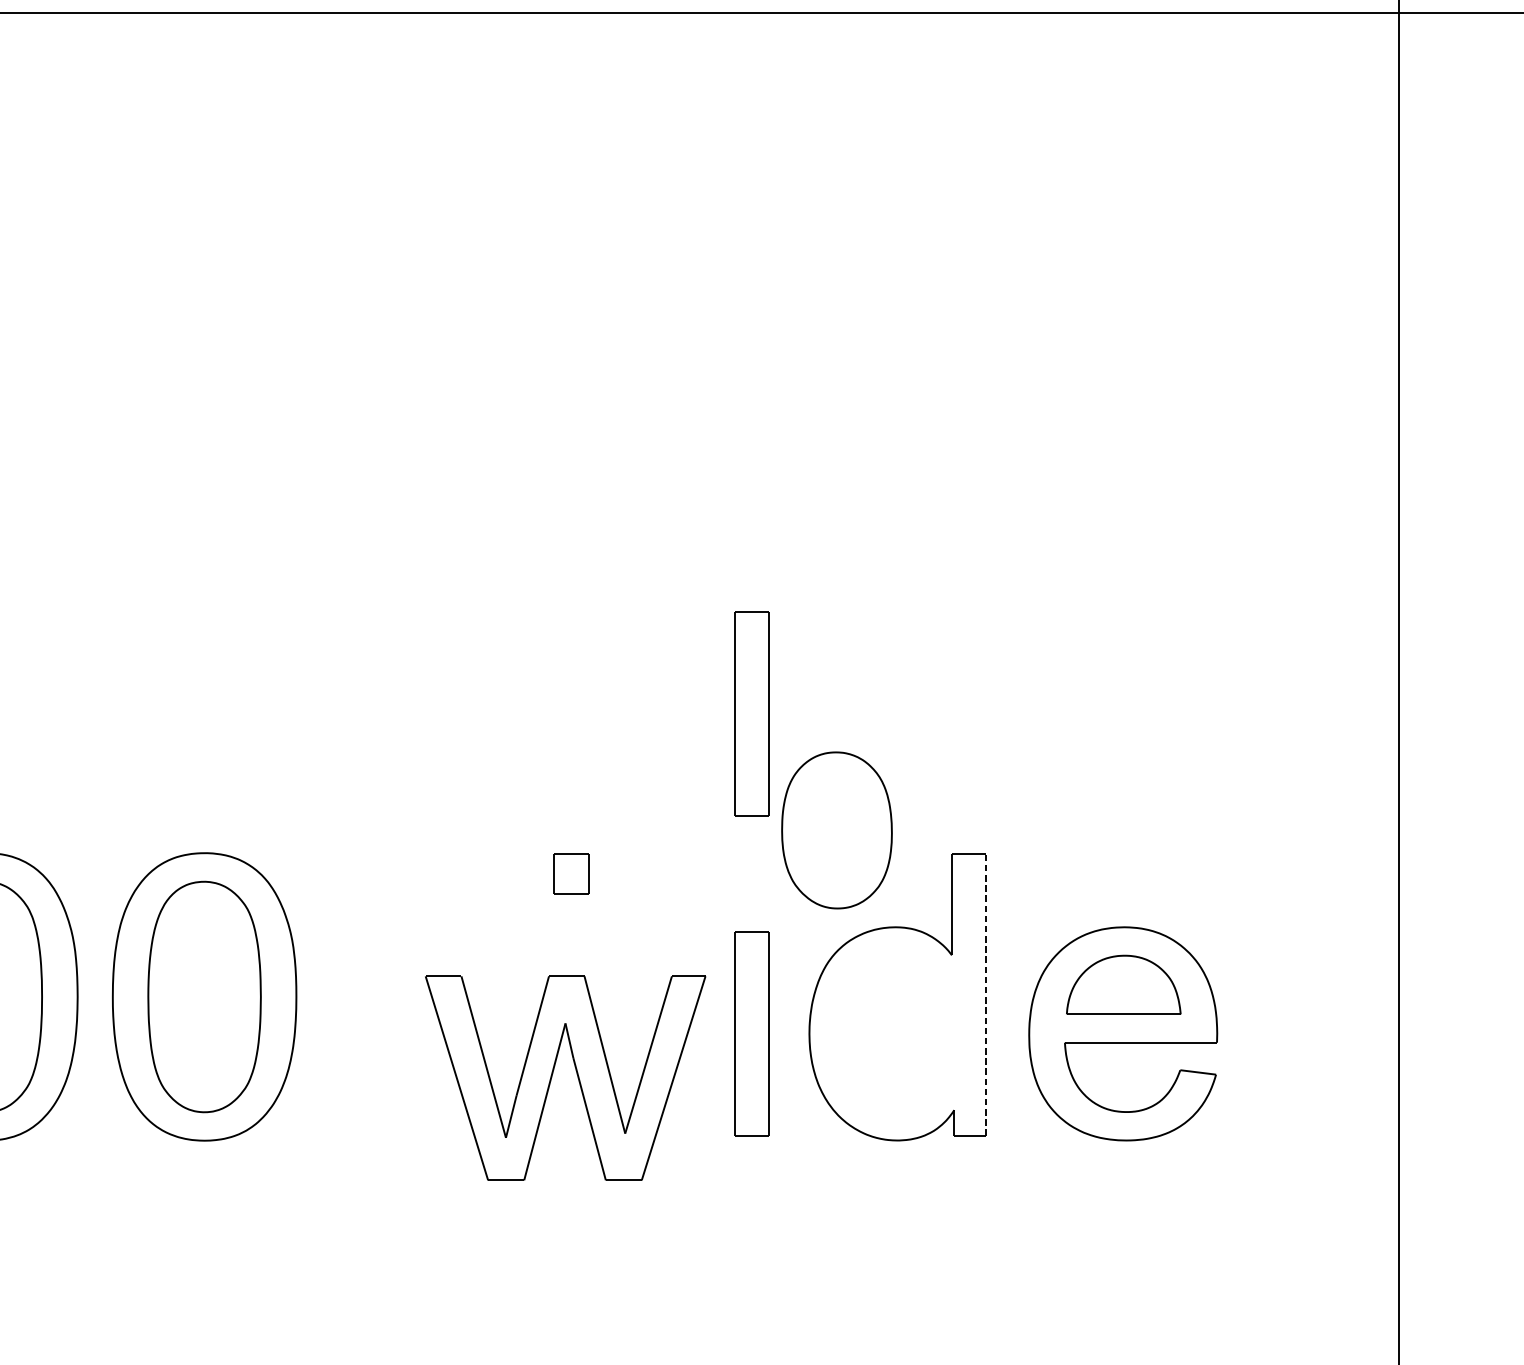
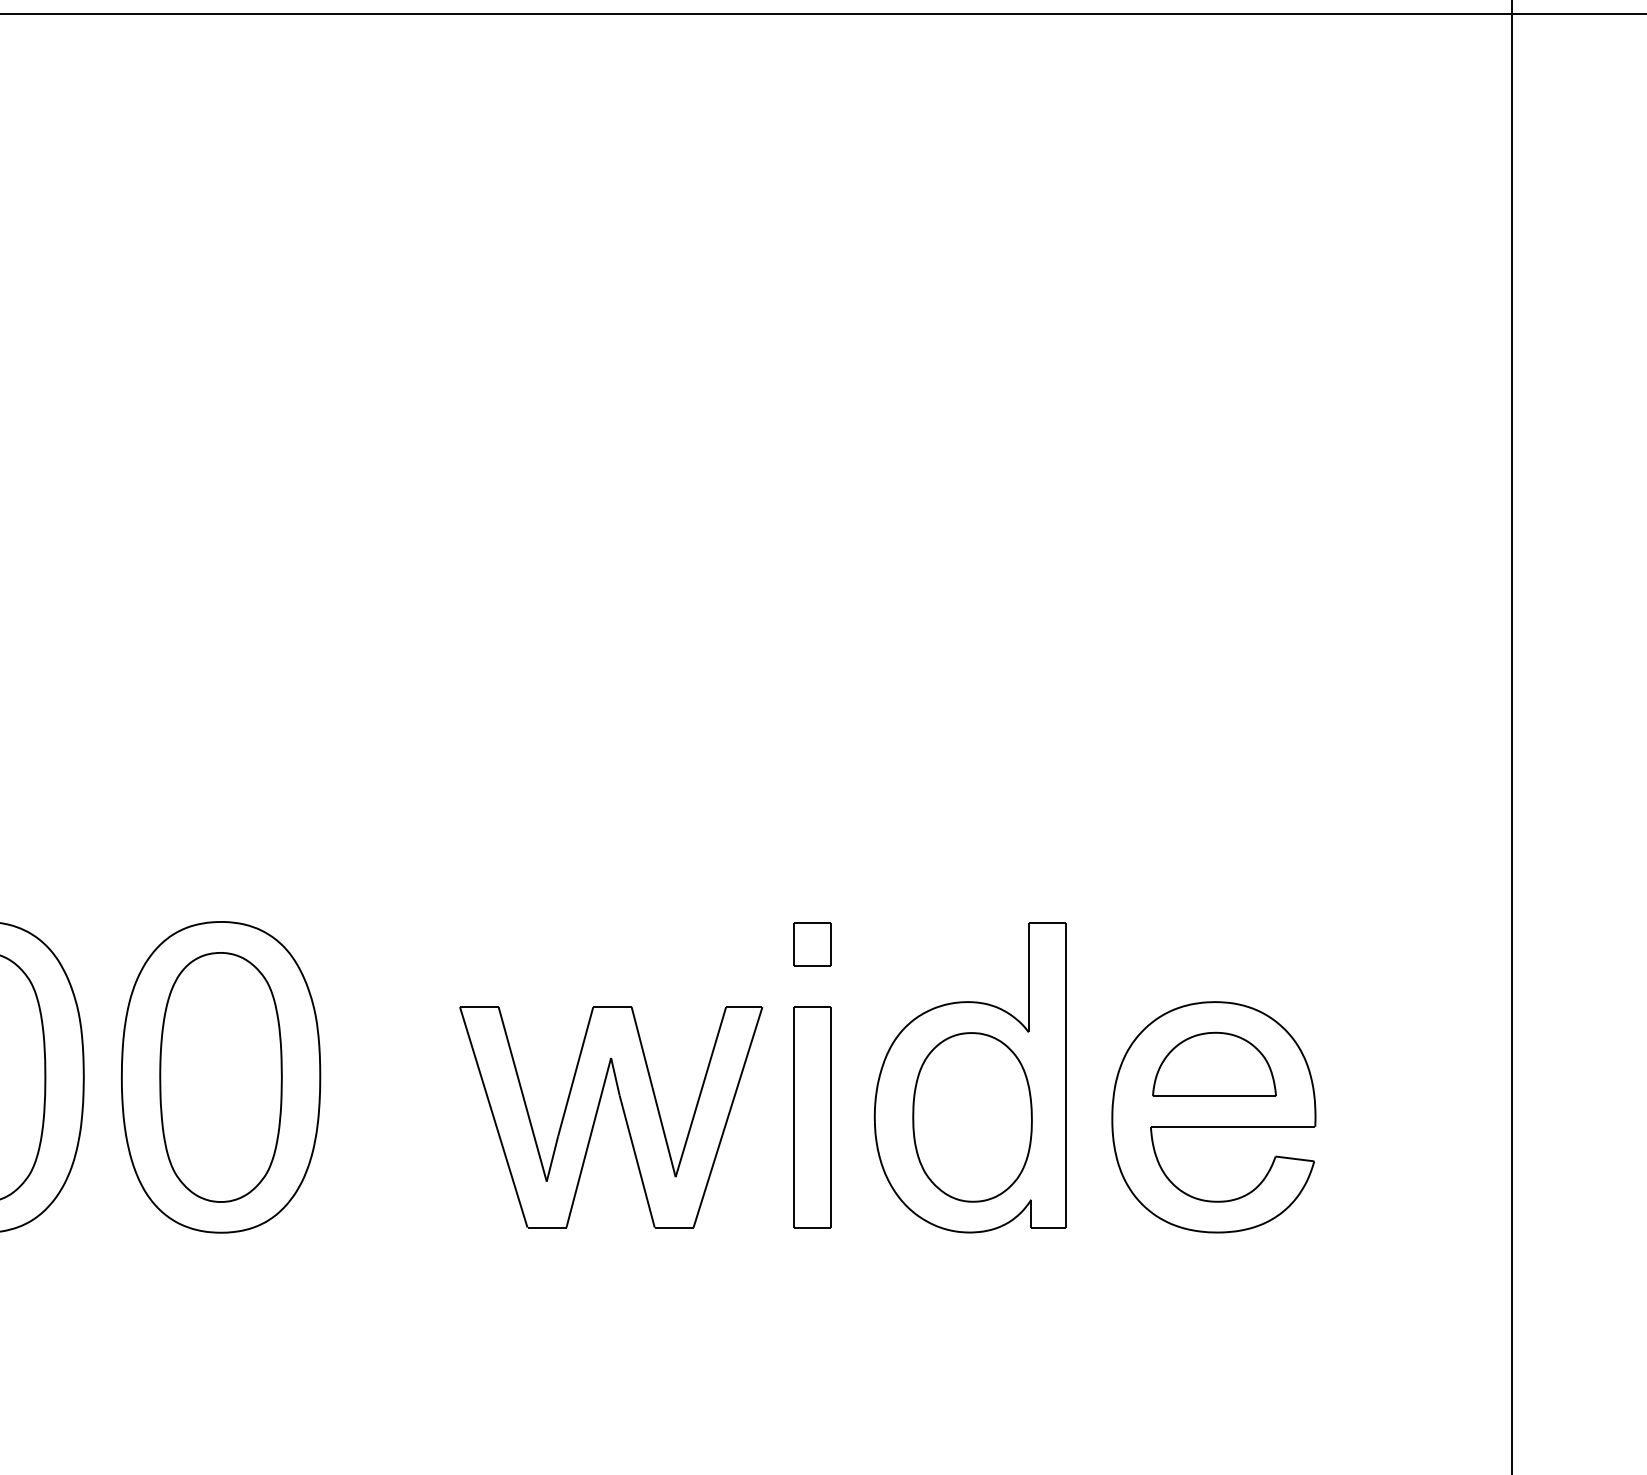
part: (751, 713) -> (812, 771), removed
part: (836, 830) -> (972, 1117), moved
part: (571, 874) -> (812, 944), moved
line: (985, 994) -> (1065, 1074), dashed -> solid
part: (576, 1075) -> (623, 1114), moved

